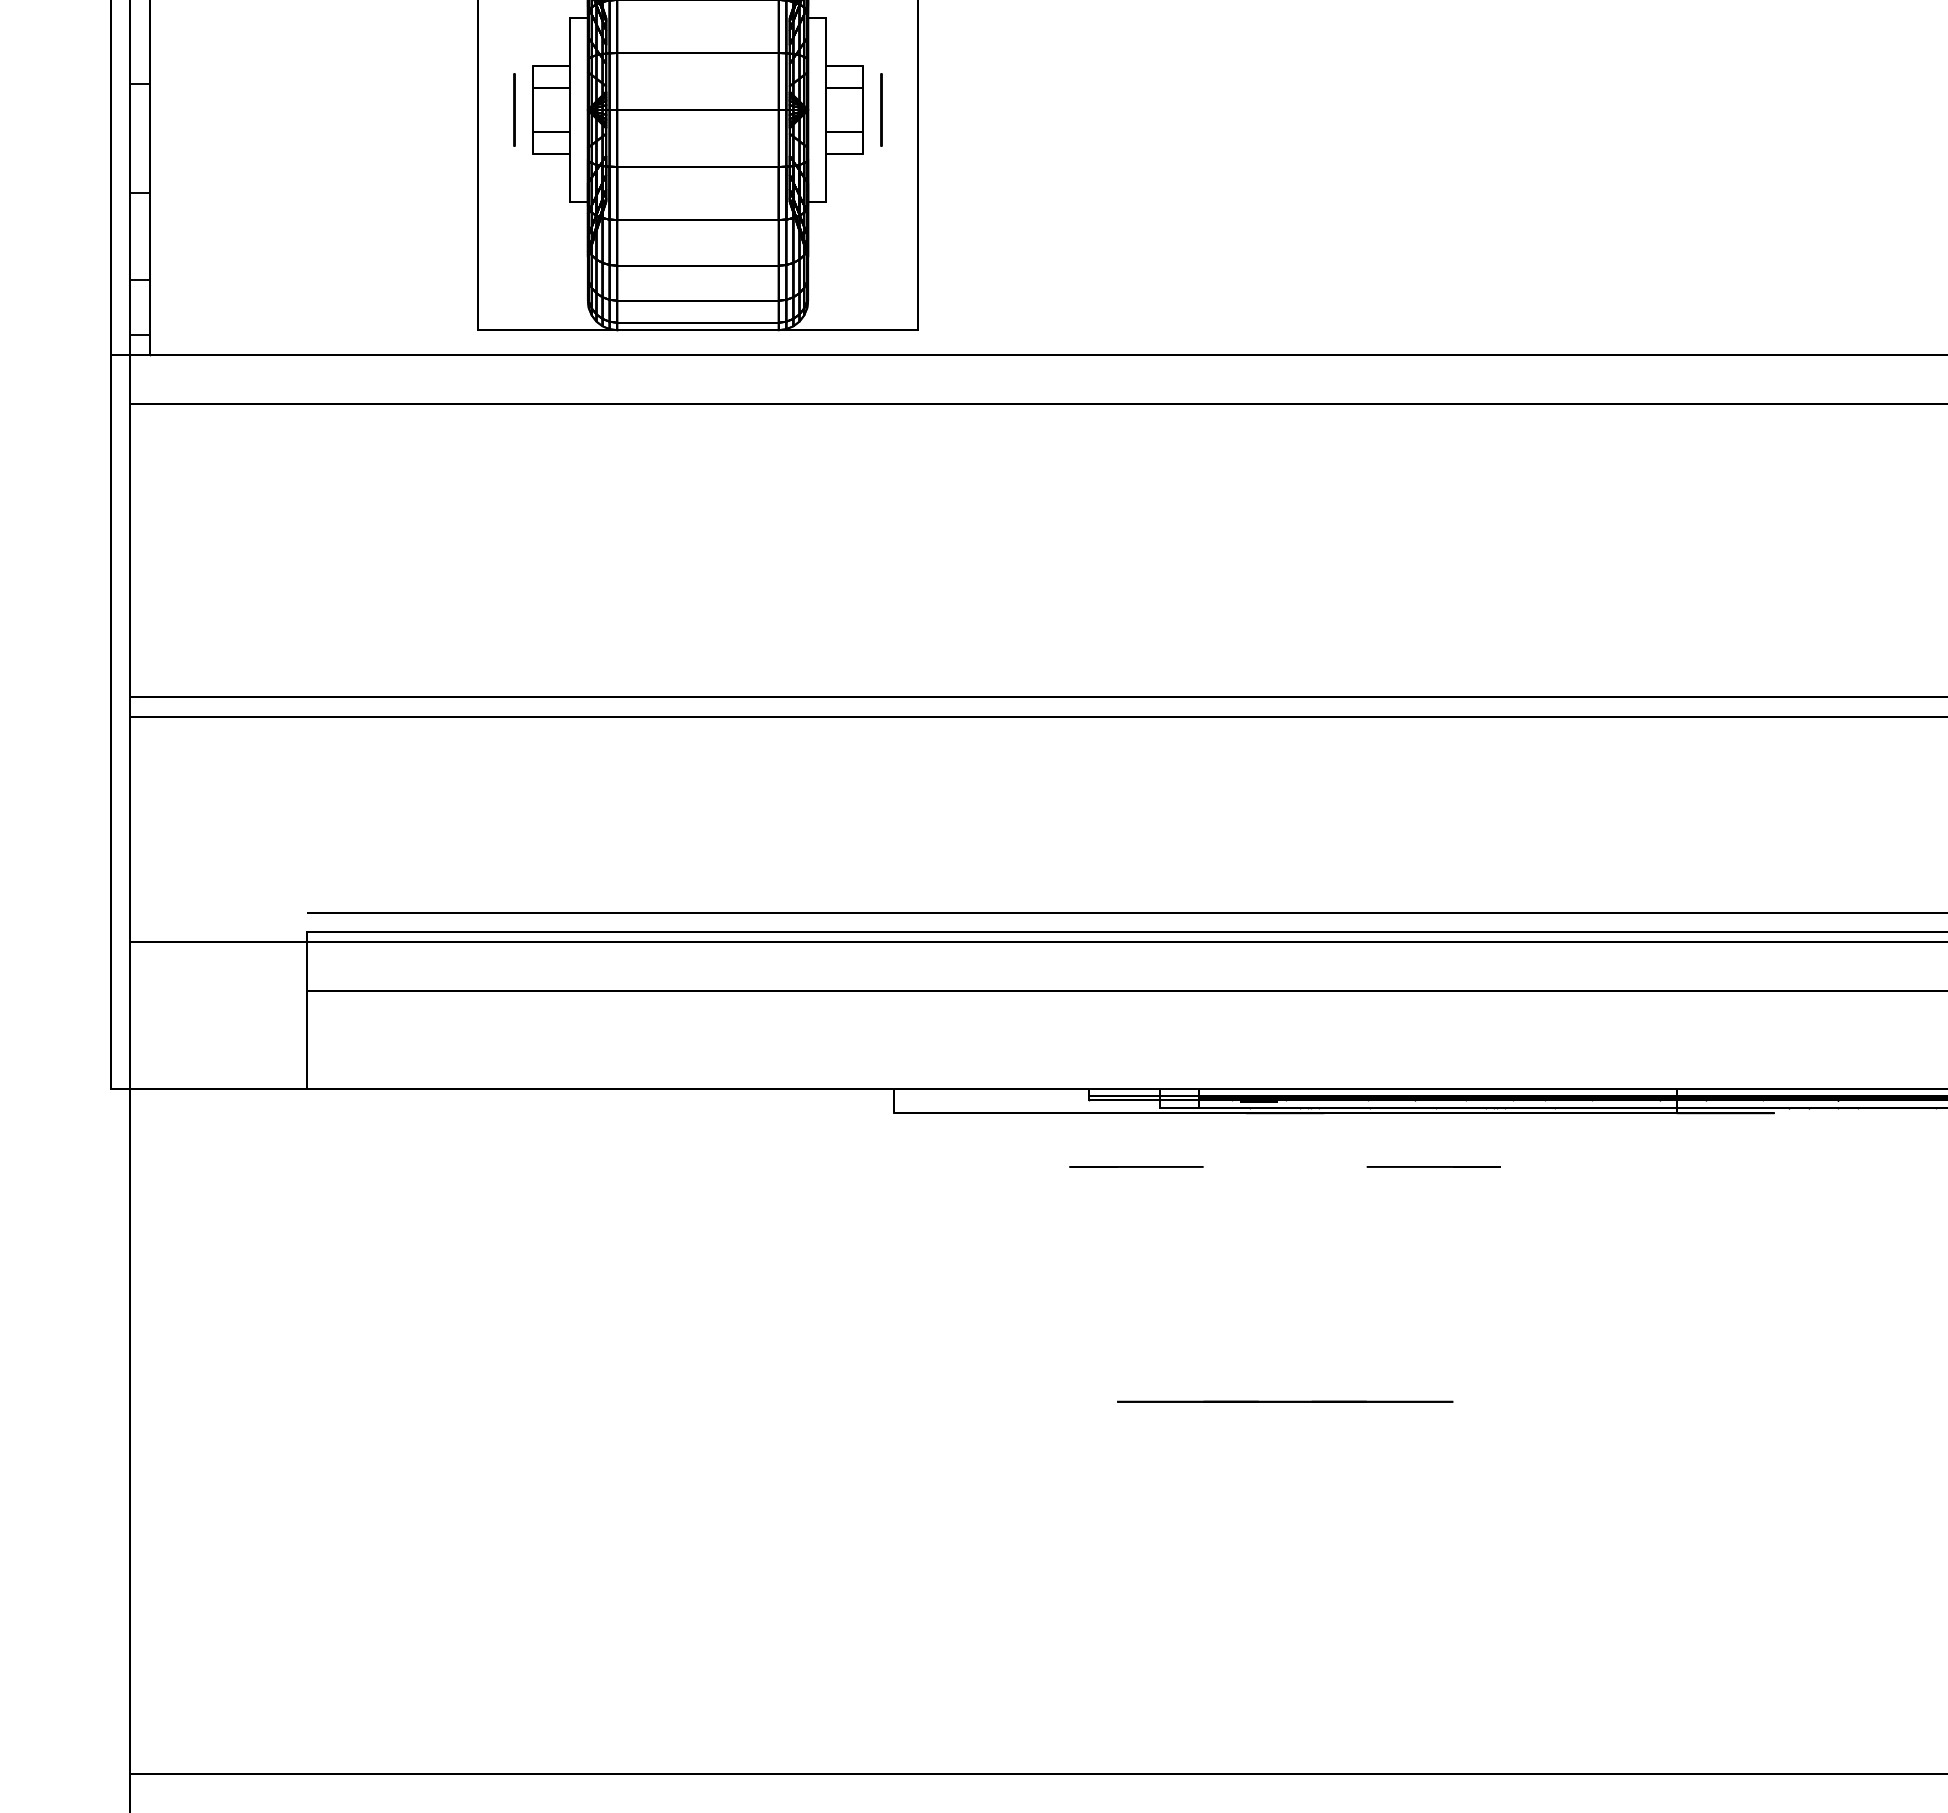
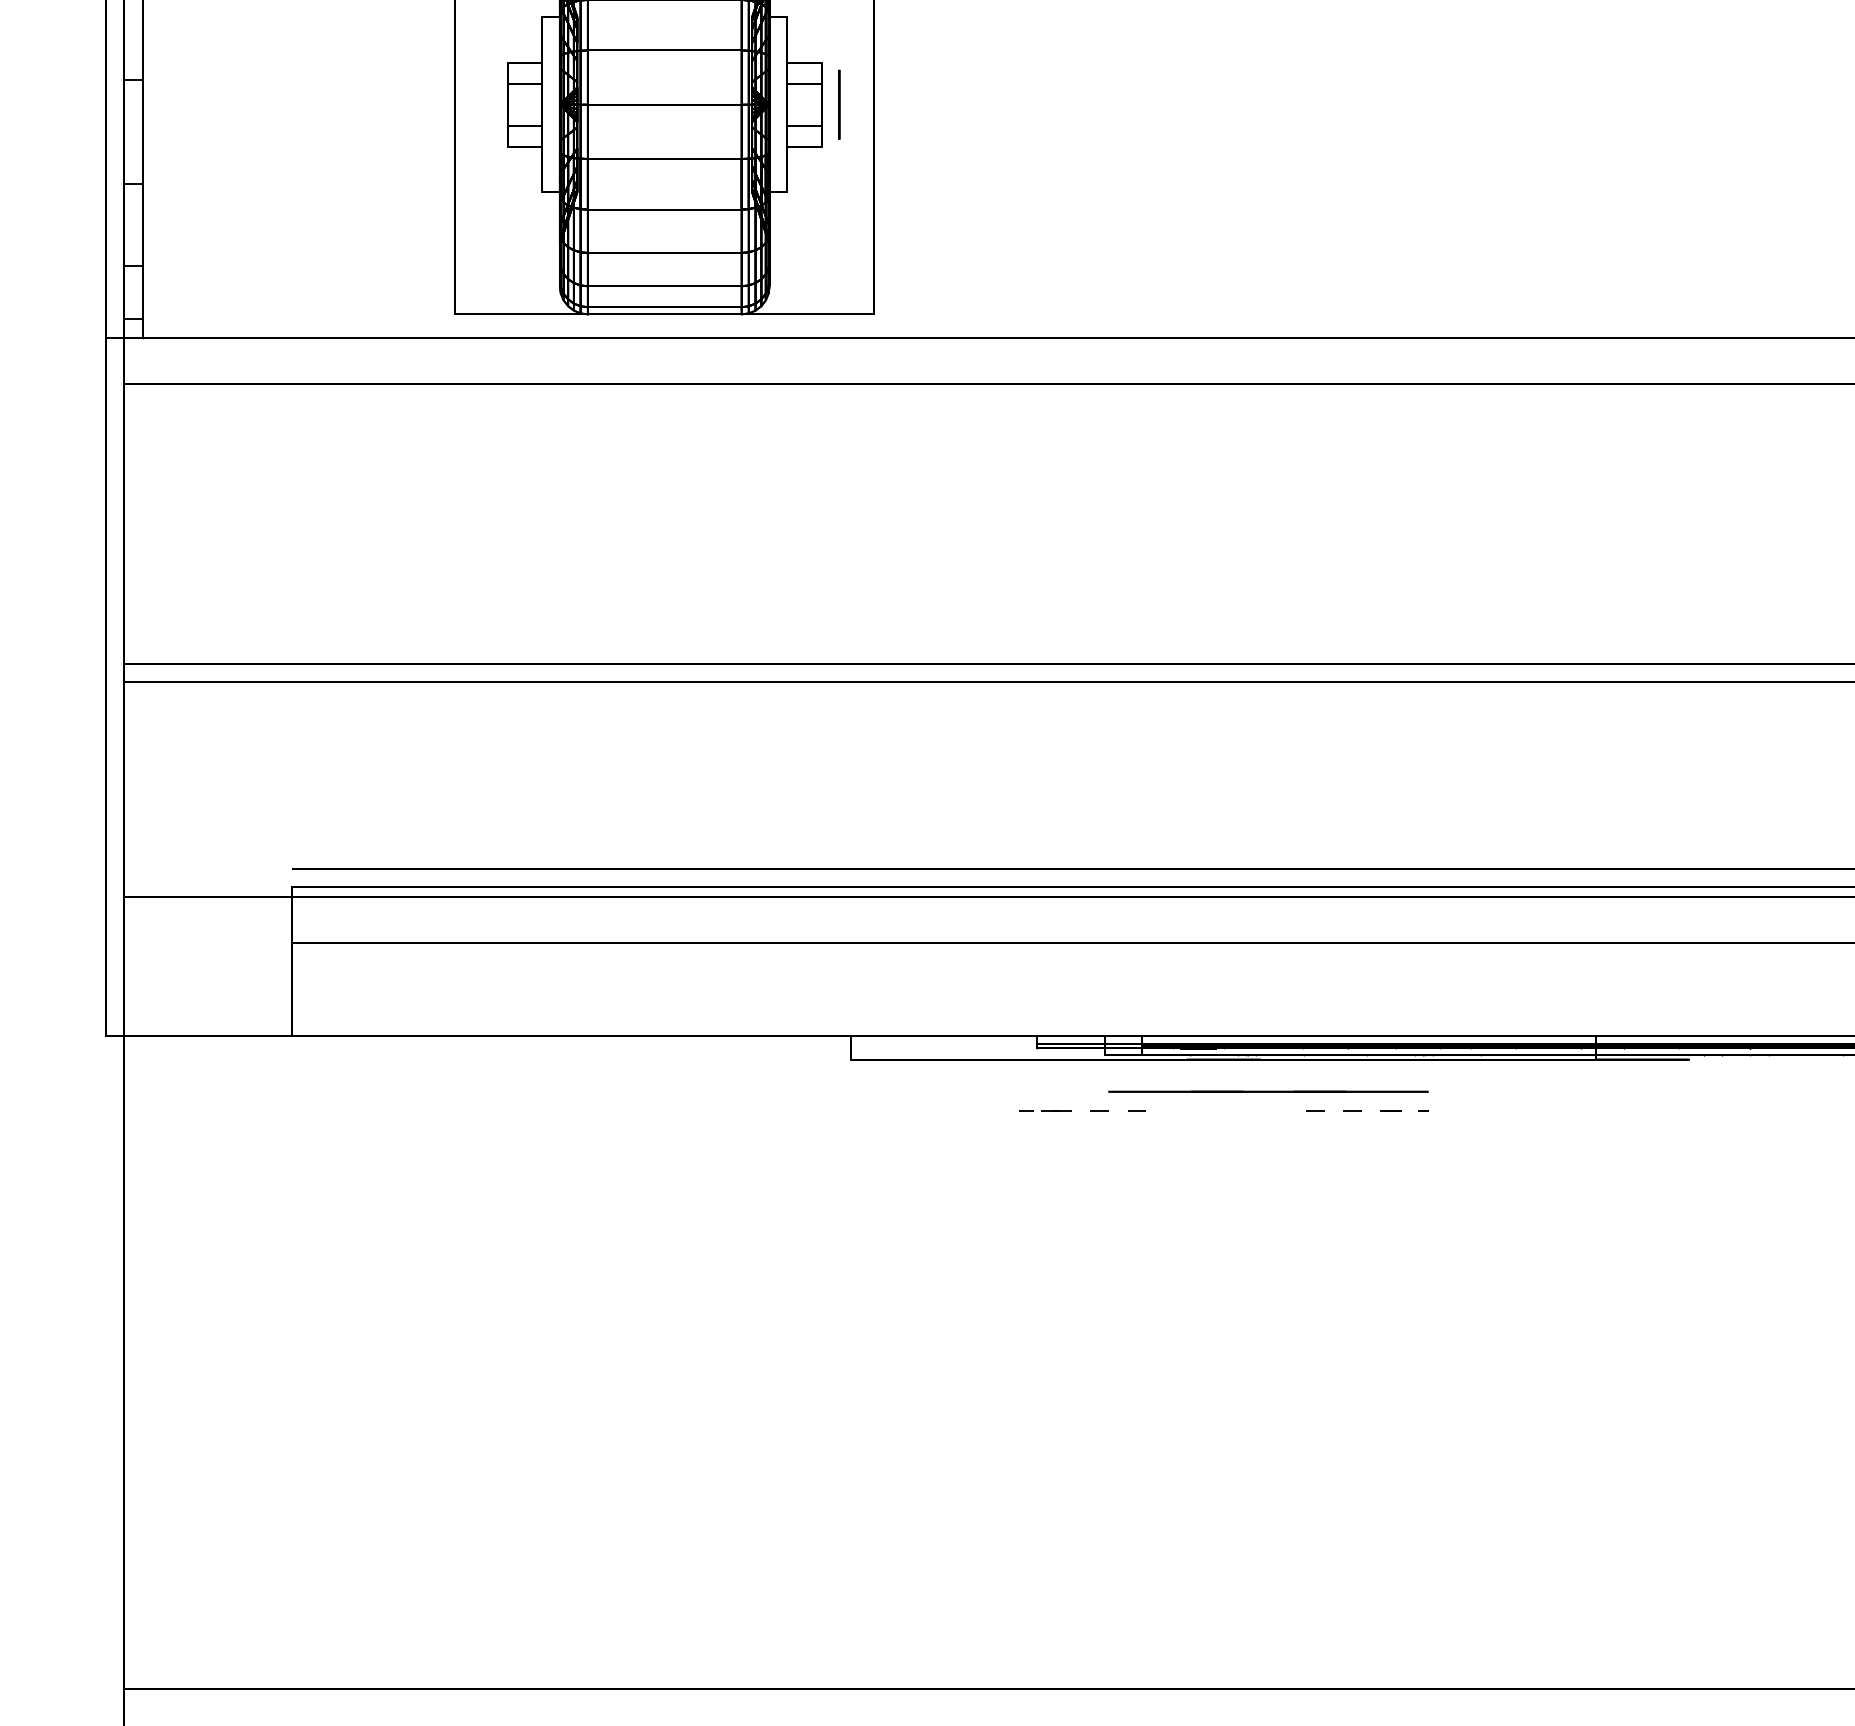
circle: (514, 109) -> (490, 104), removed
arc: (1106, 1166) -> (1053, 1110), solid -> dashed
arc: (1463, 1166) -> (1393, 1110), solid -> dashed
line: (1285, 1401) -> (1268, 1091), moved

